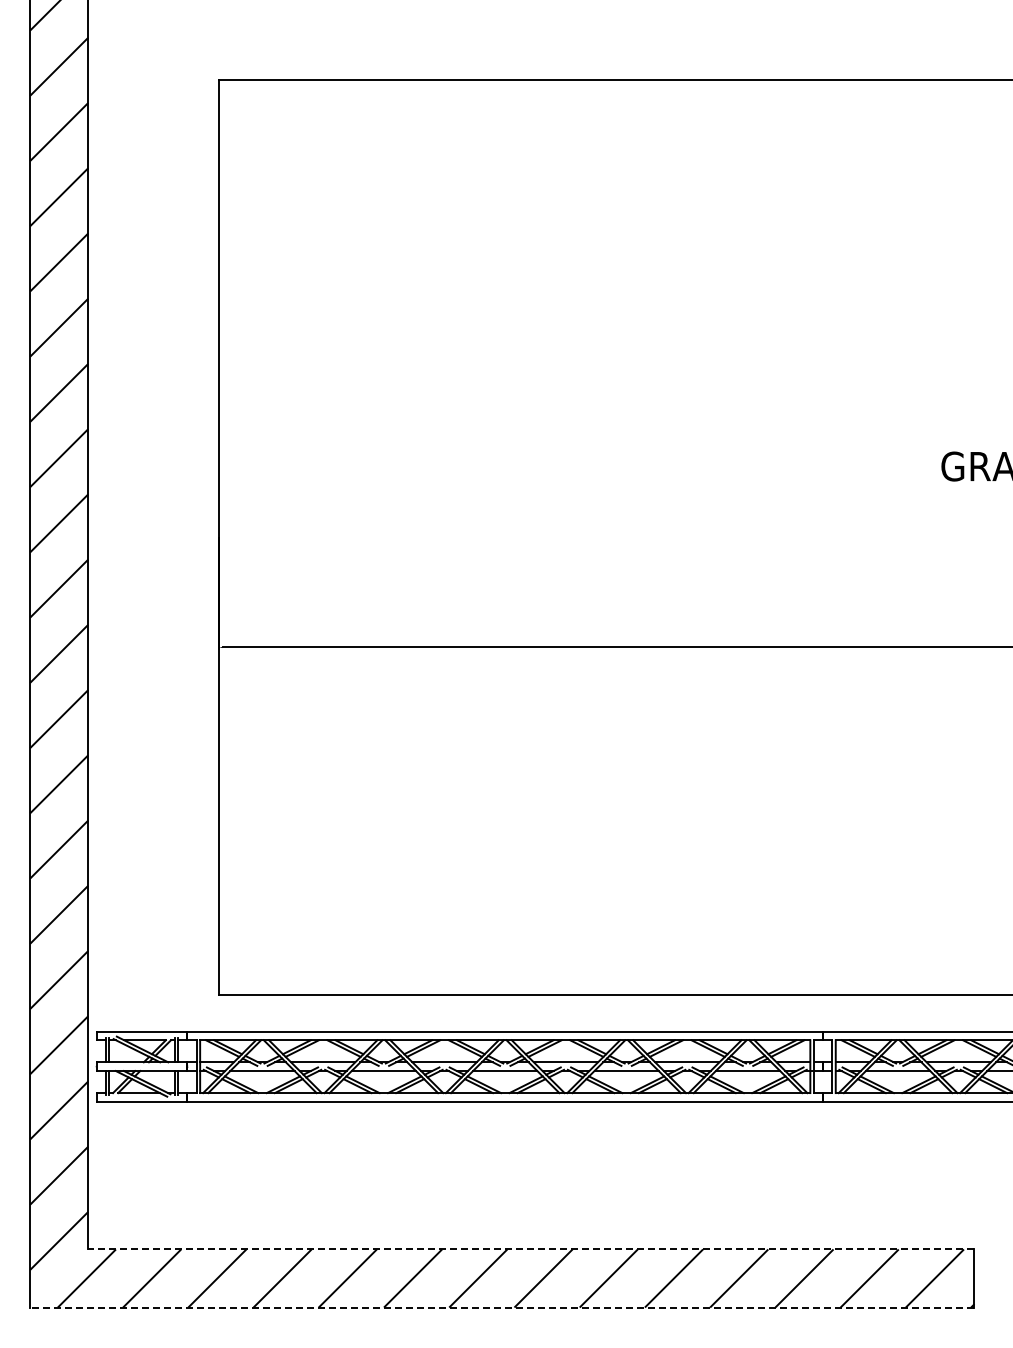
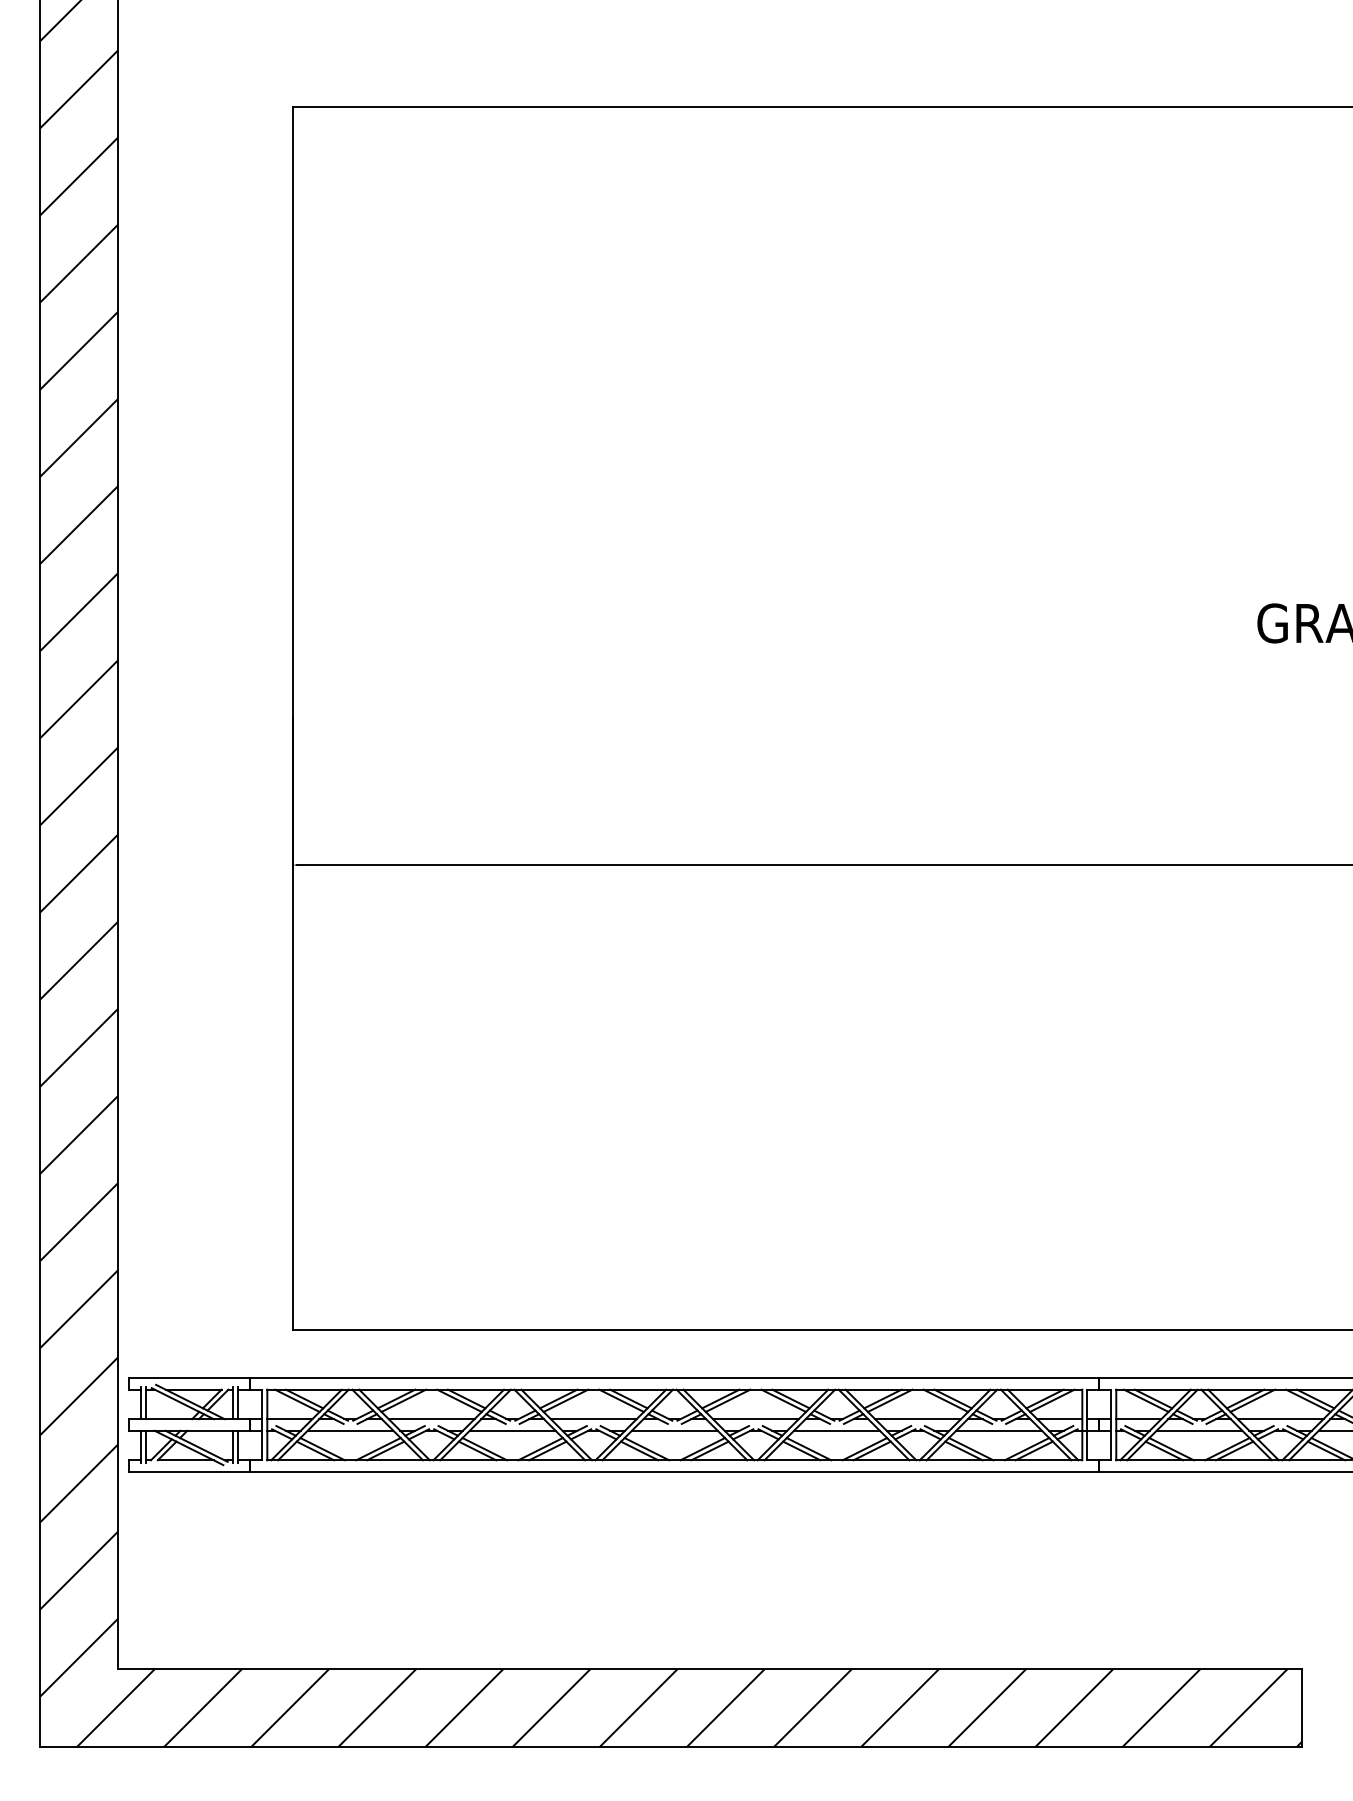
line: (530, 1249) -> (708, 1669), dashed -> solid
line: (501, 1307) -> (669, 1746), dashed -> solid

